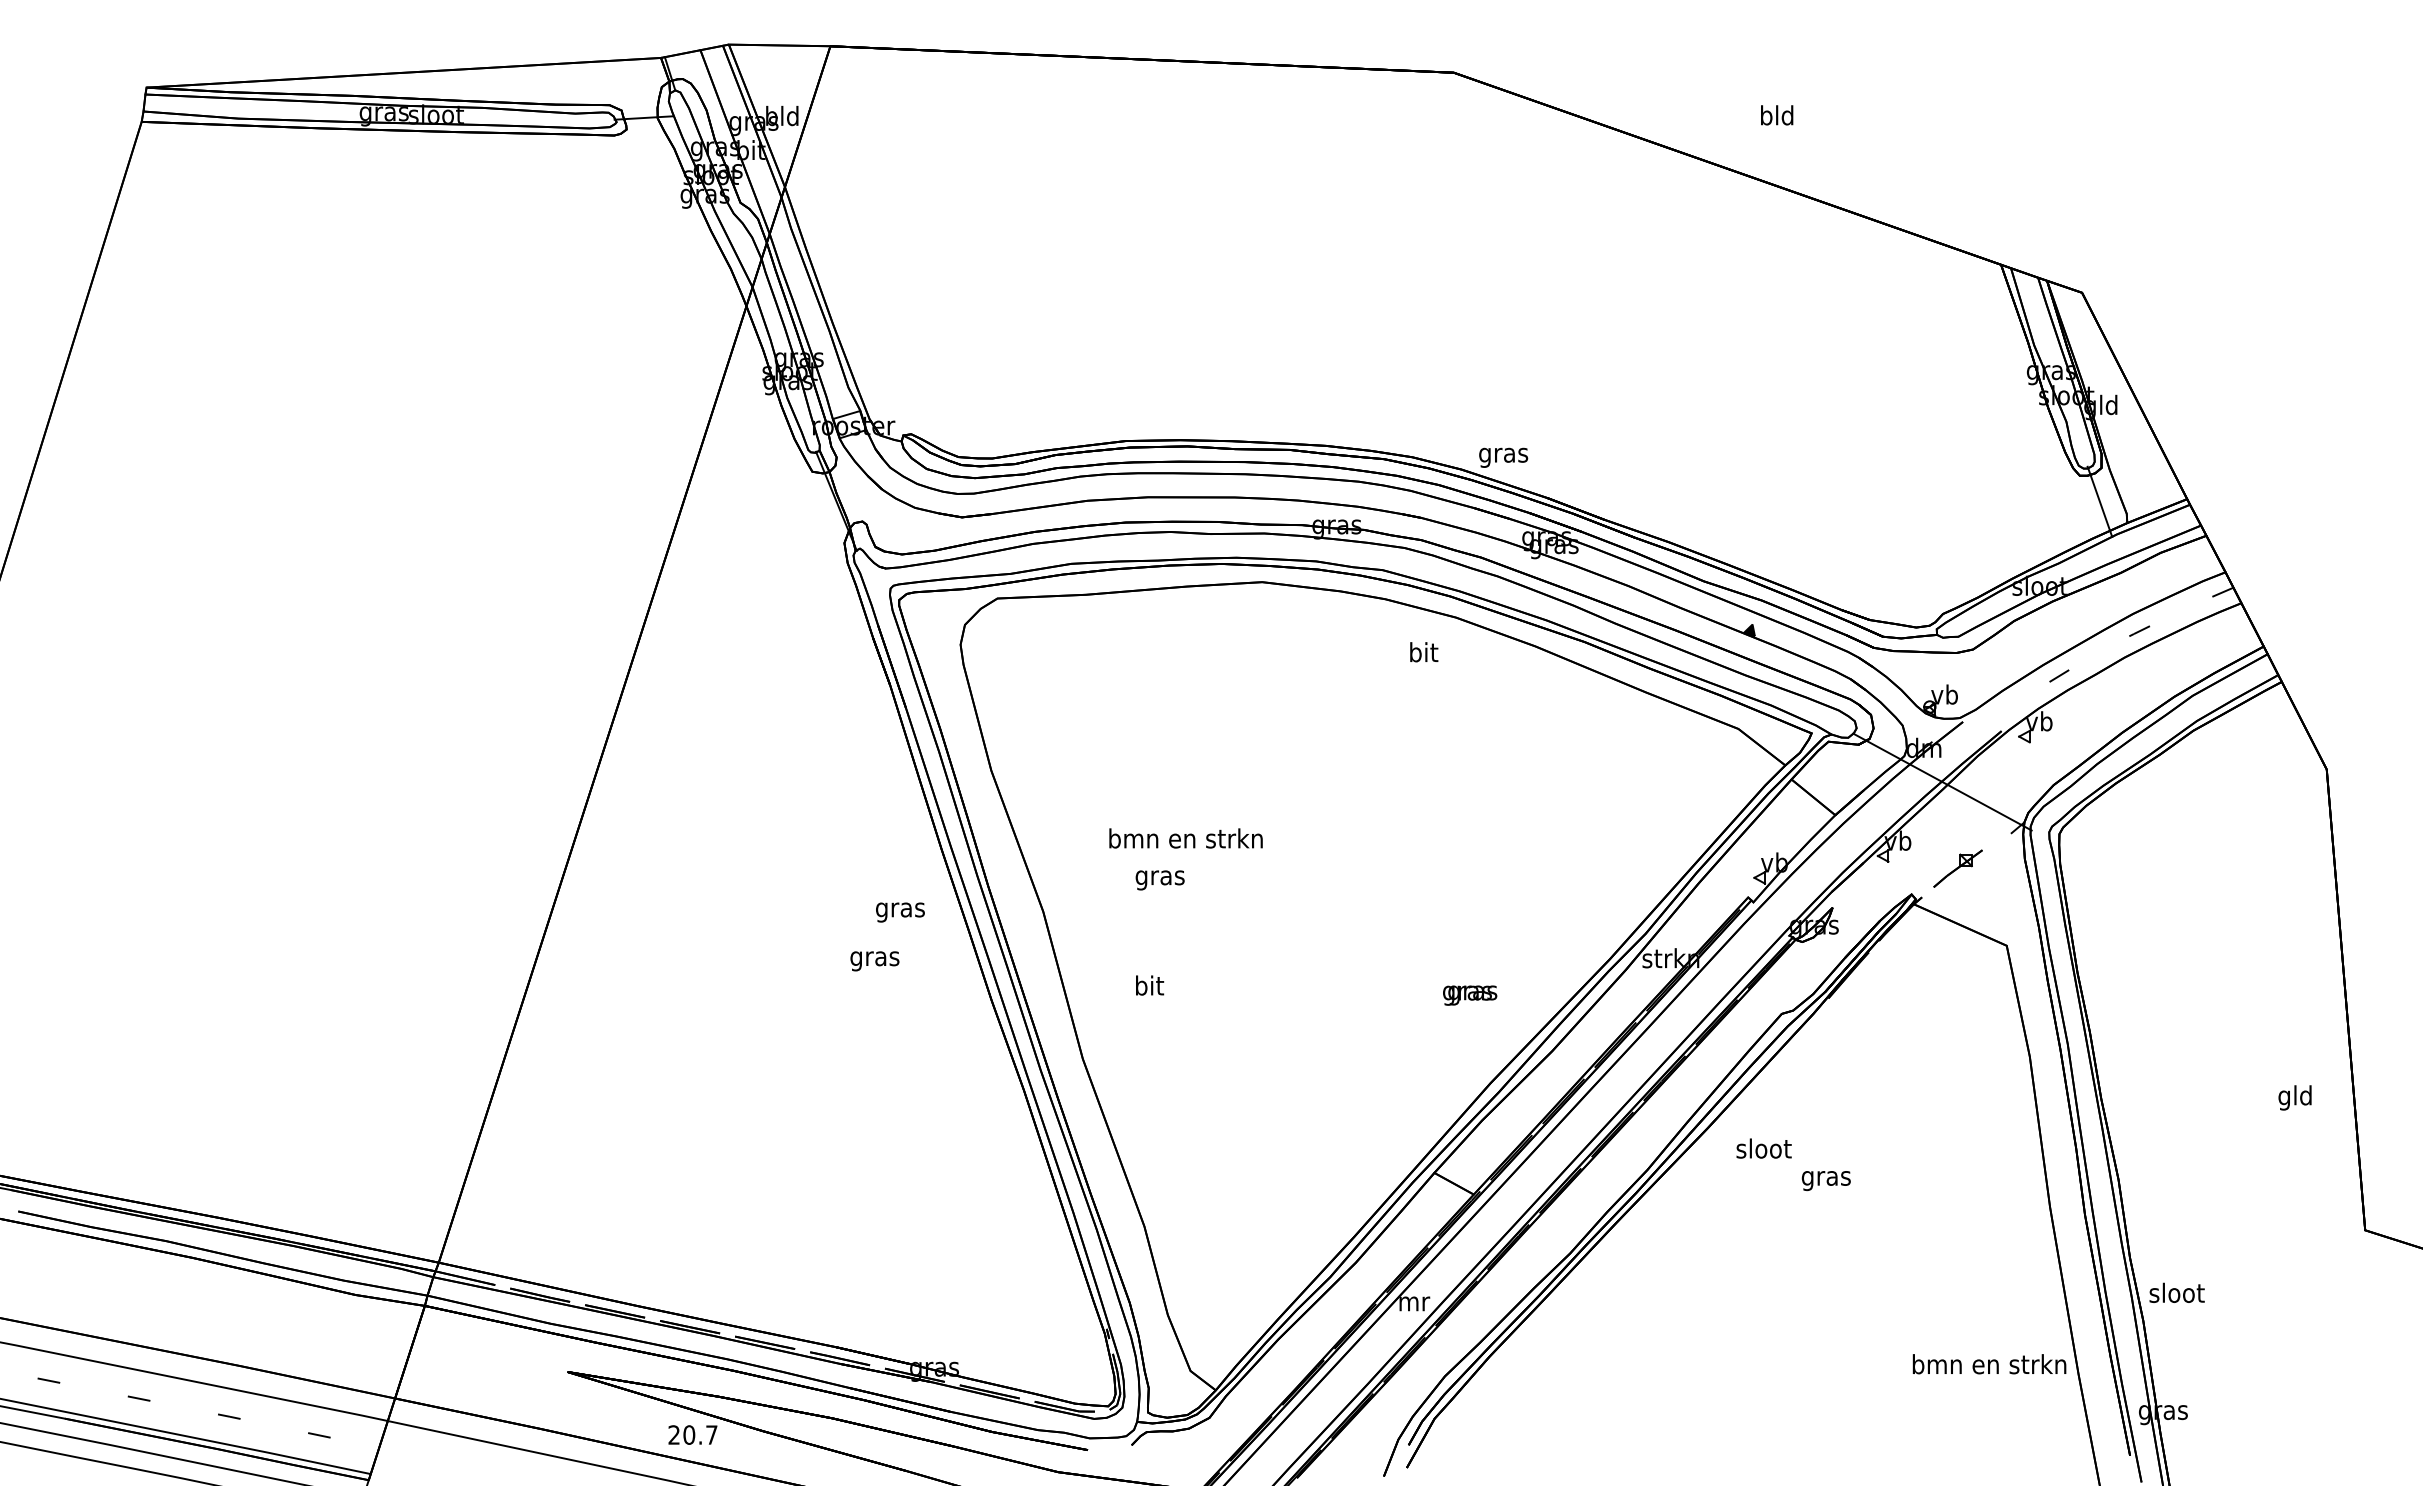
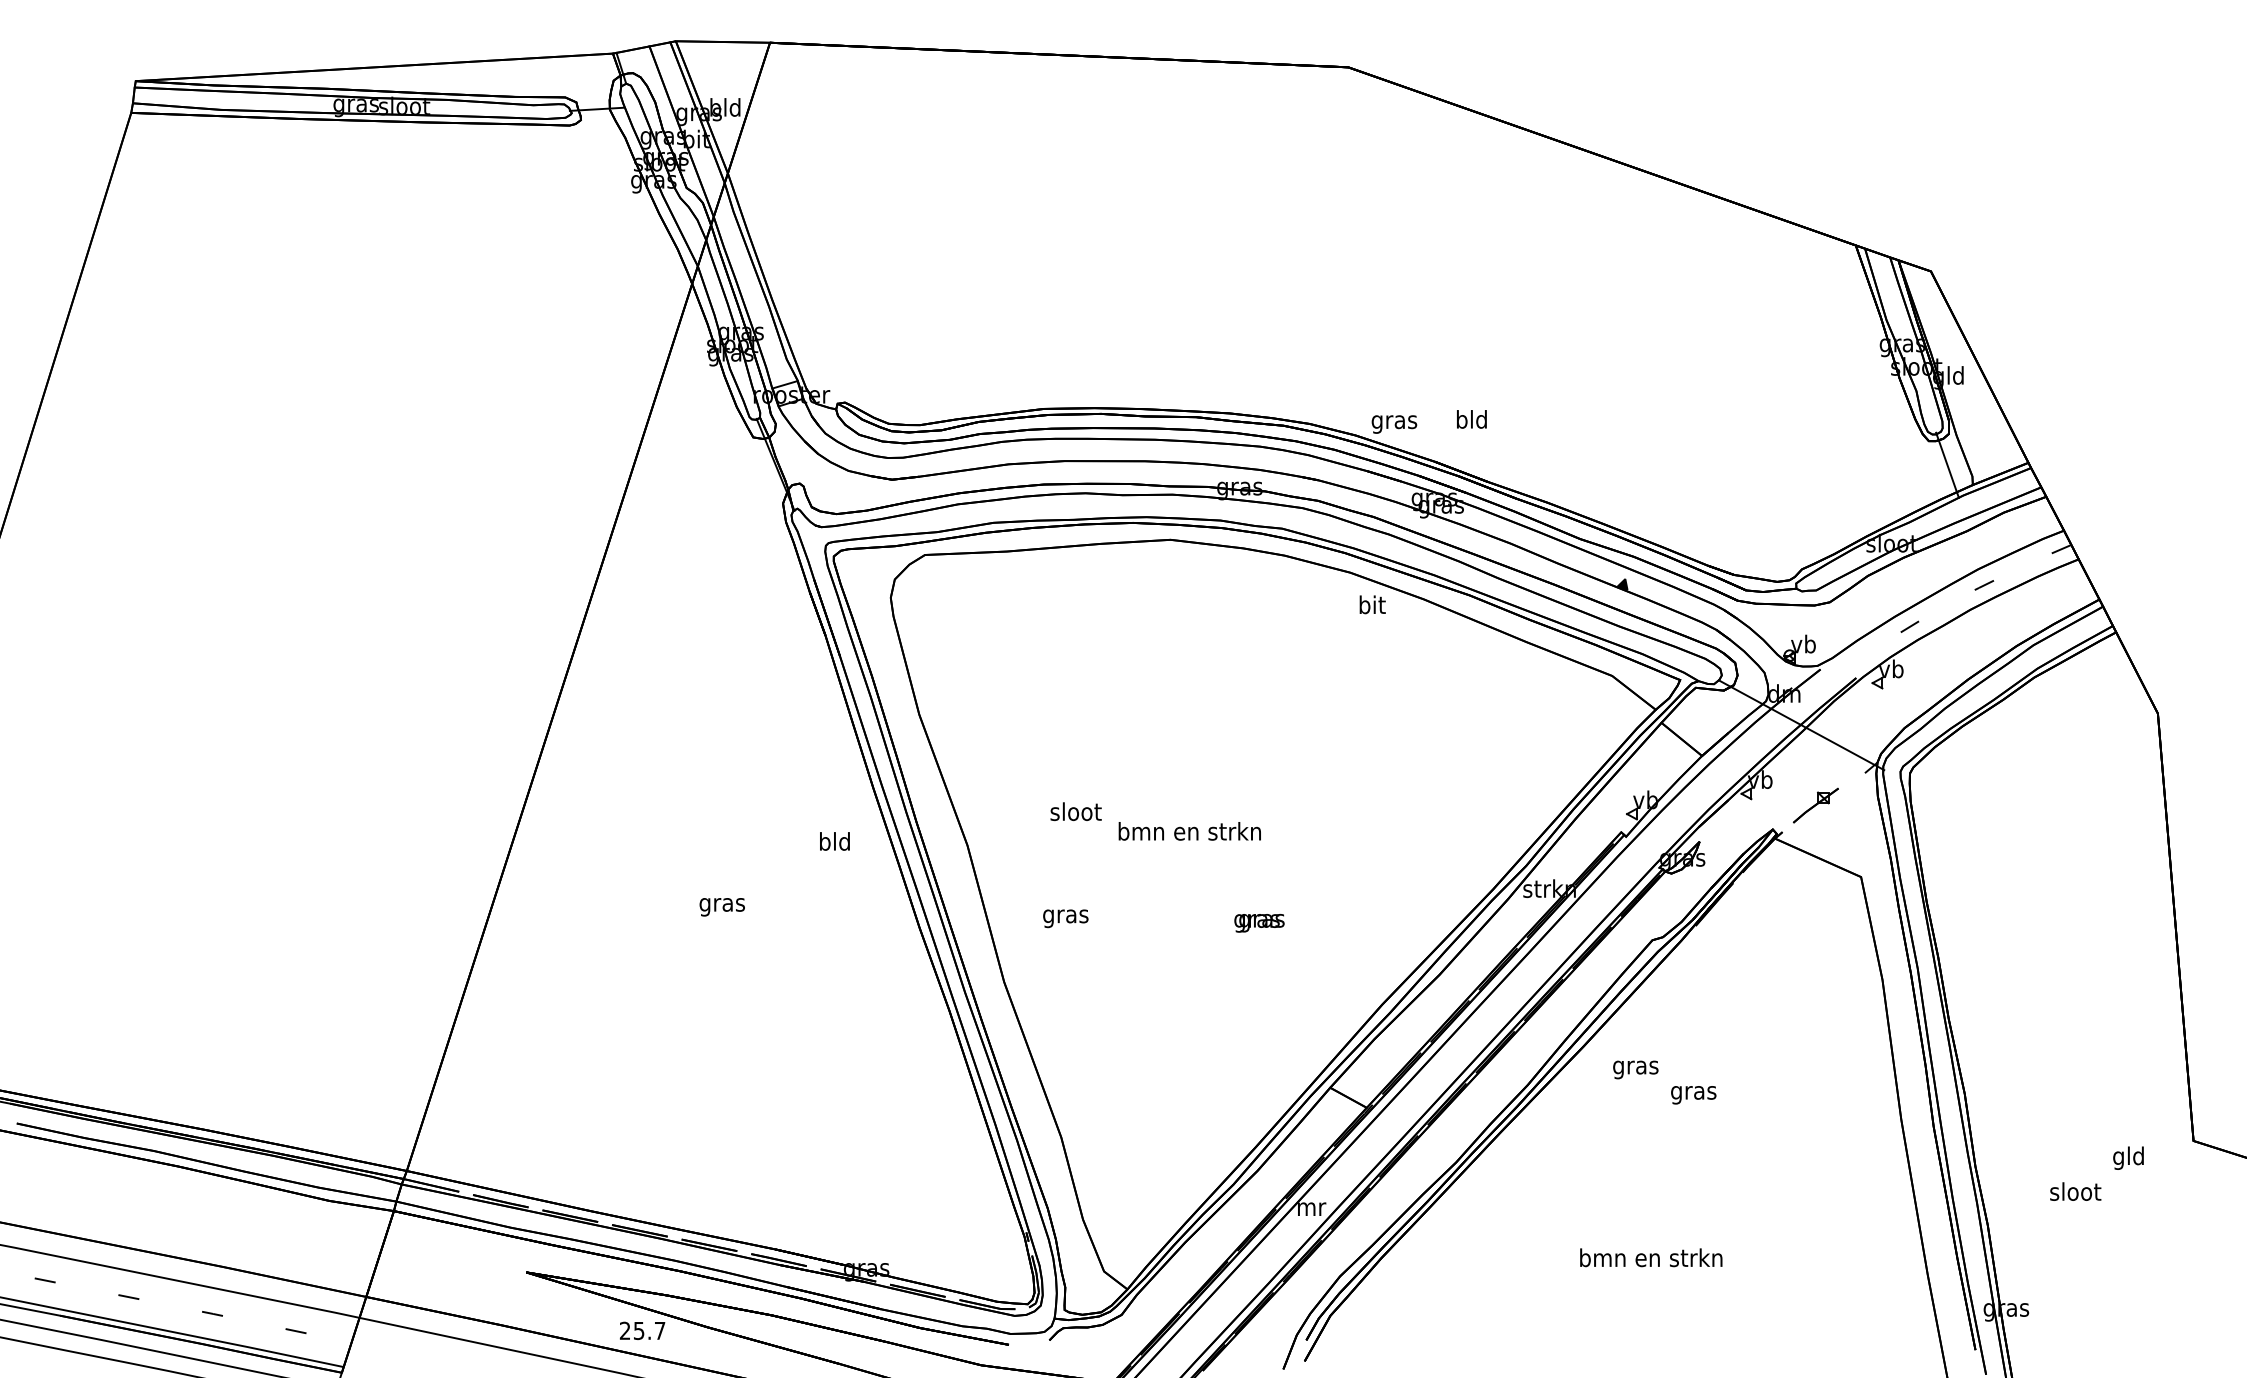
text: (1777, 115) -> (1472, 419), moved
text: (1424, 652) -> (1372, 605), moved
text: (1185, 838) -> (1189, 831), moved
text: (1160, 877) -> (1076, 813), gras -> sloot
text: (900, 909) -> (835, 843), gras -> bld
text: (874, 961) -> (721, 907), moved
text: (1148, 987) -> (1065, 915), bit -> gras
text: (1470, 995) -> (1259, 923), moved
text: (2294, 1097) -> (2127, 1157), moved
text: (1763, 1150) -> (1635, 1066), sloot -> gras
text: (2176, 1292) -> (2075, 1191), moved
text: (1989, 1364) -> (1651, 1258), moved
text: (689, 1434) -> (639, 1330), 20.7 -> 25.7

